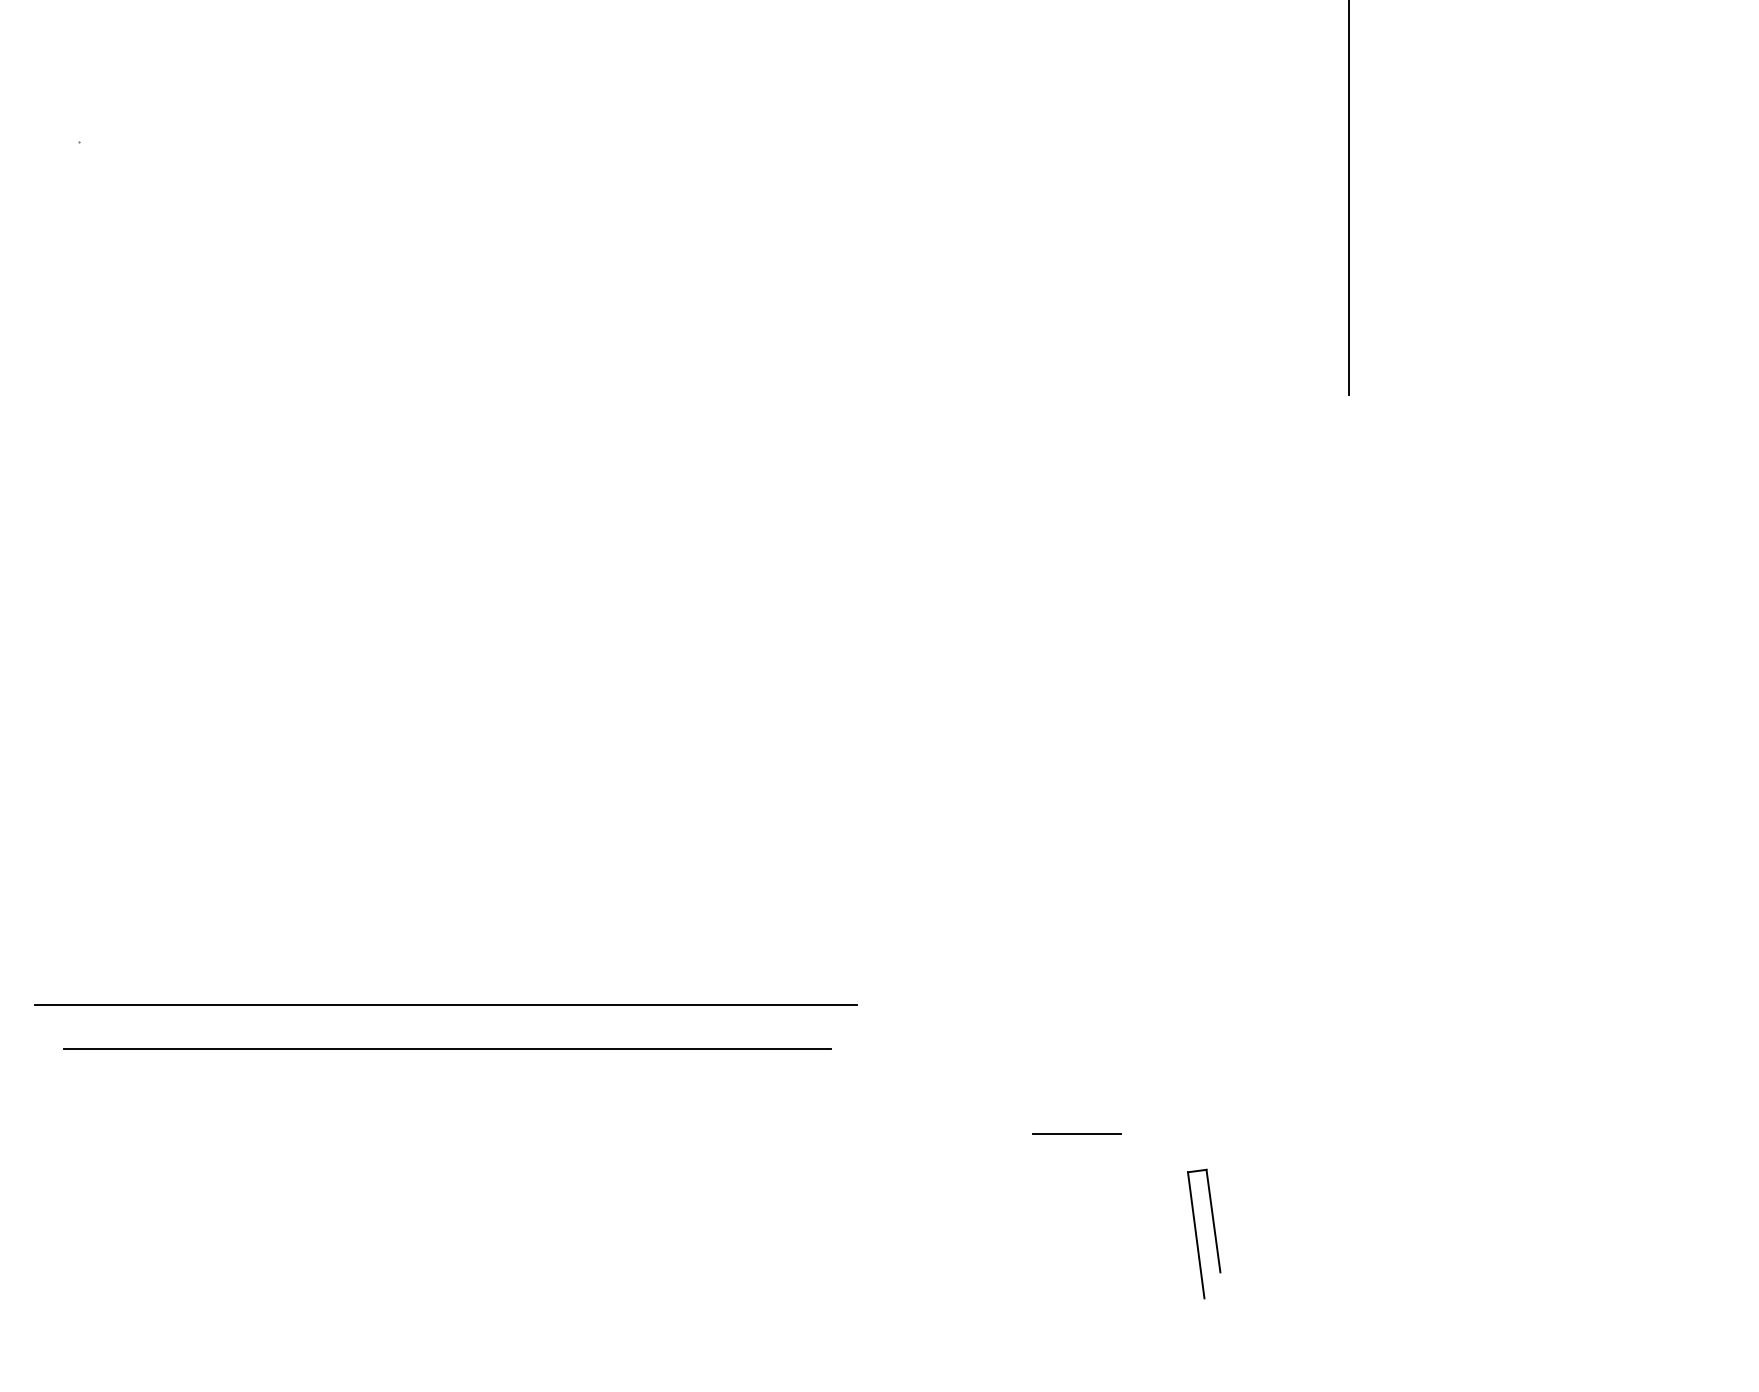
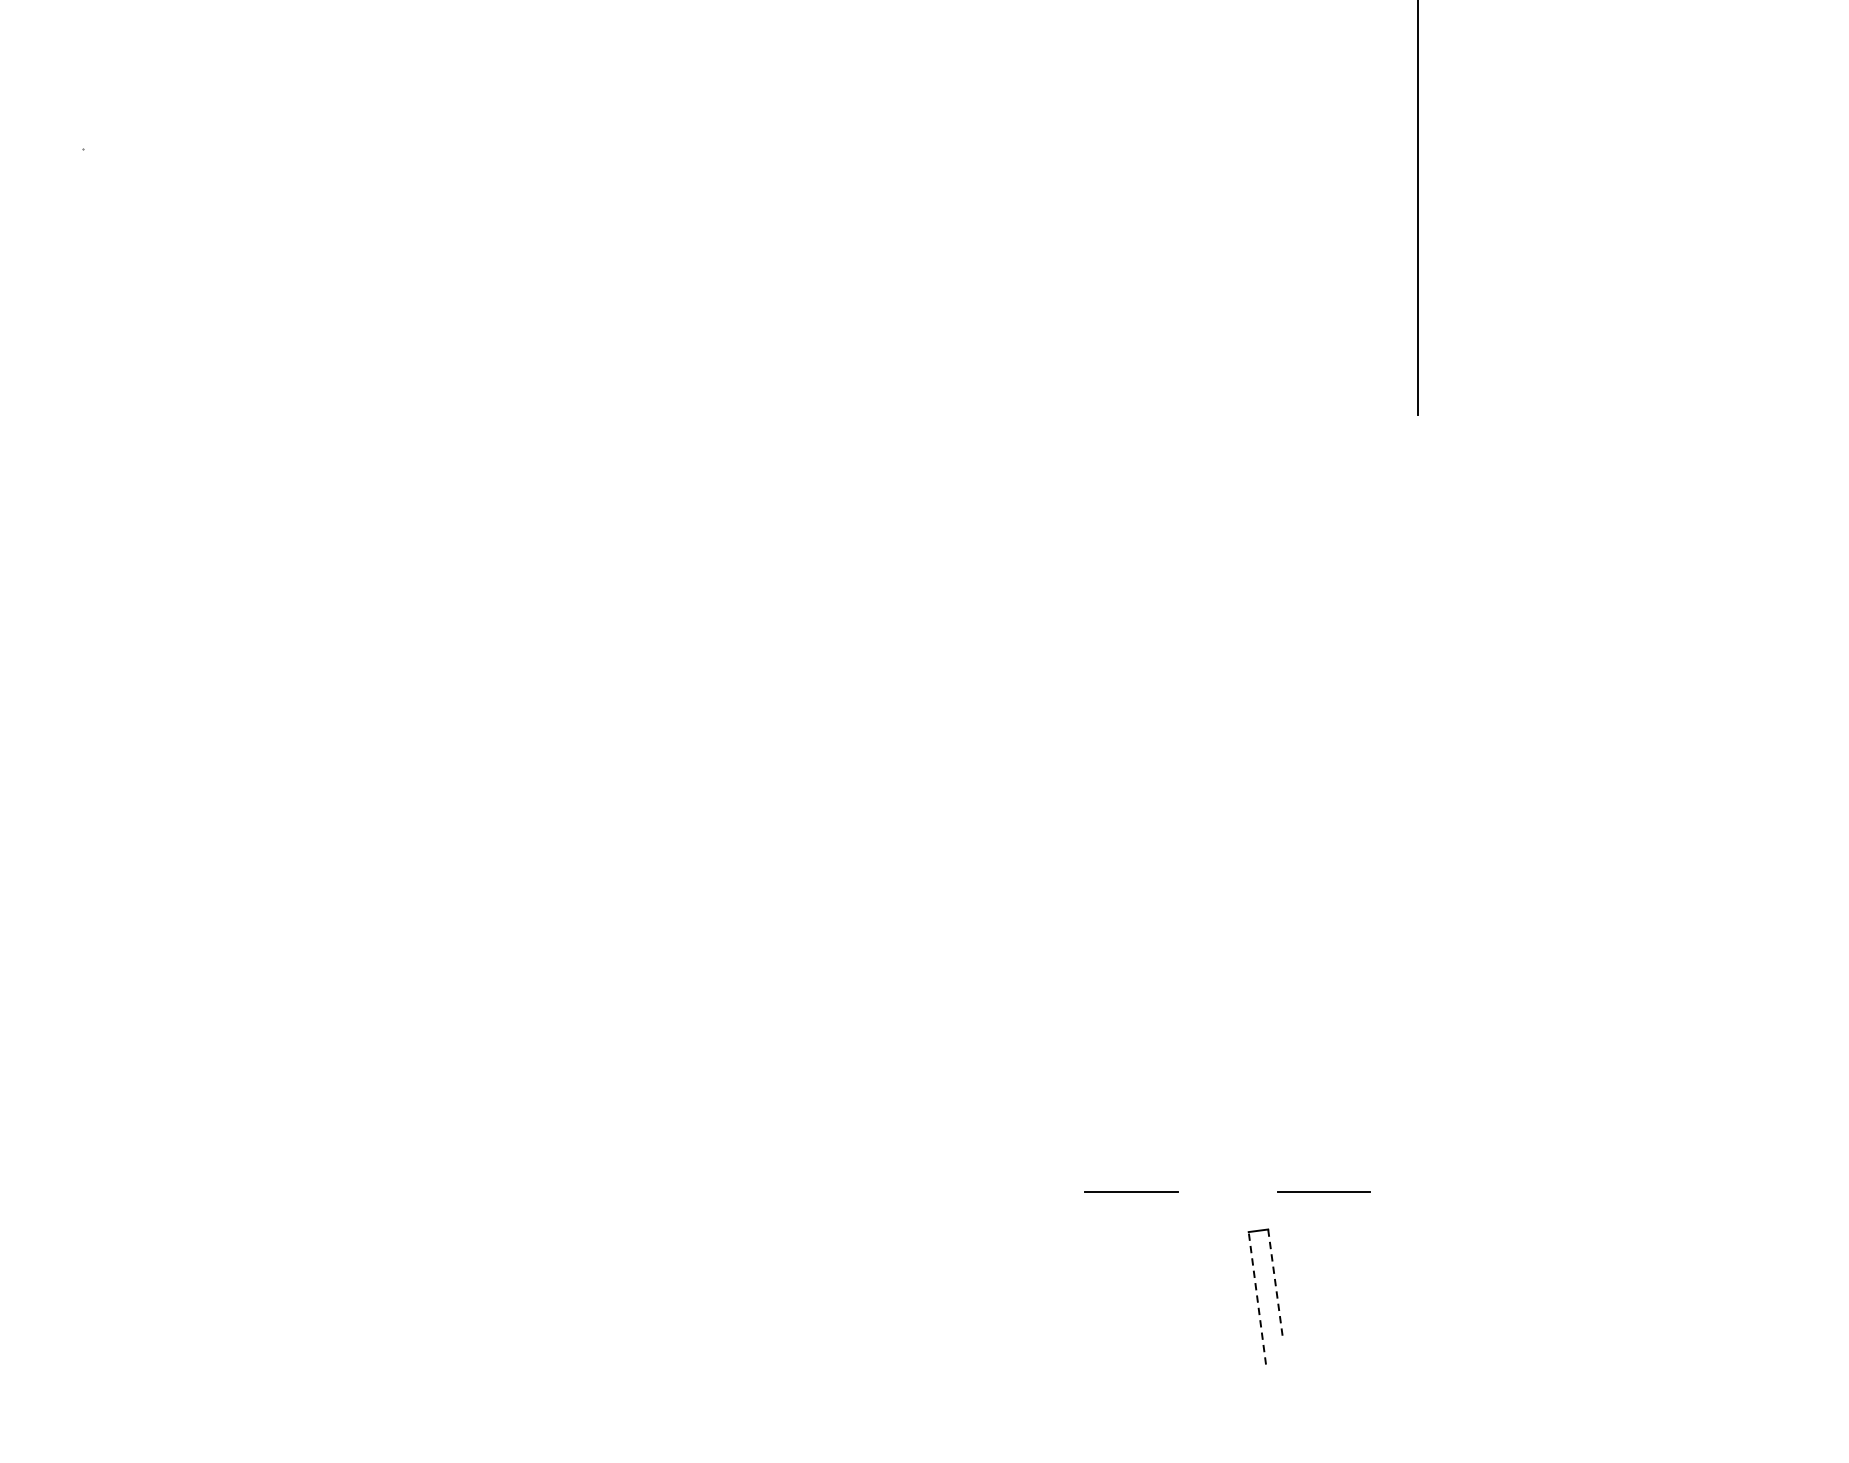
line: (445, 1004) -> (468, 1055), removed
line: (447, 1049) -> (470, 1103), removed
line: (1259, 1133) -> (1323, 1191), added
line: (1213, 1221) -> (1275, 1283), solid -> dashed
line: (1196, 1235) -> (1257, 1298), solid -> dashed

